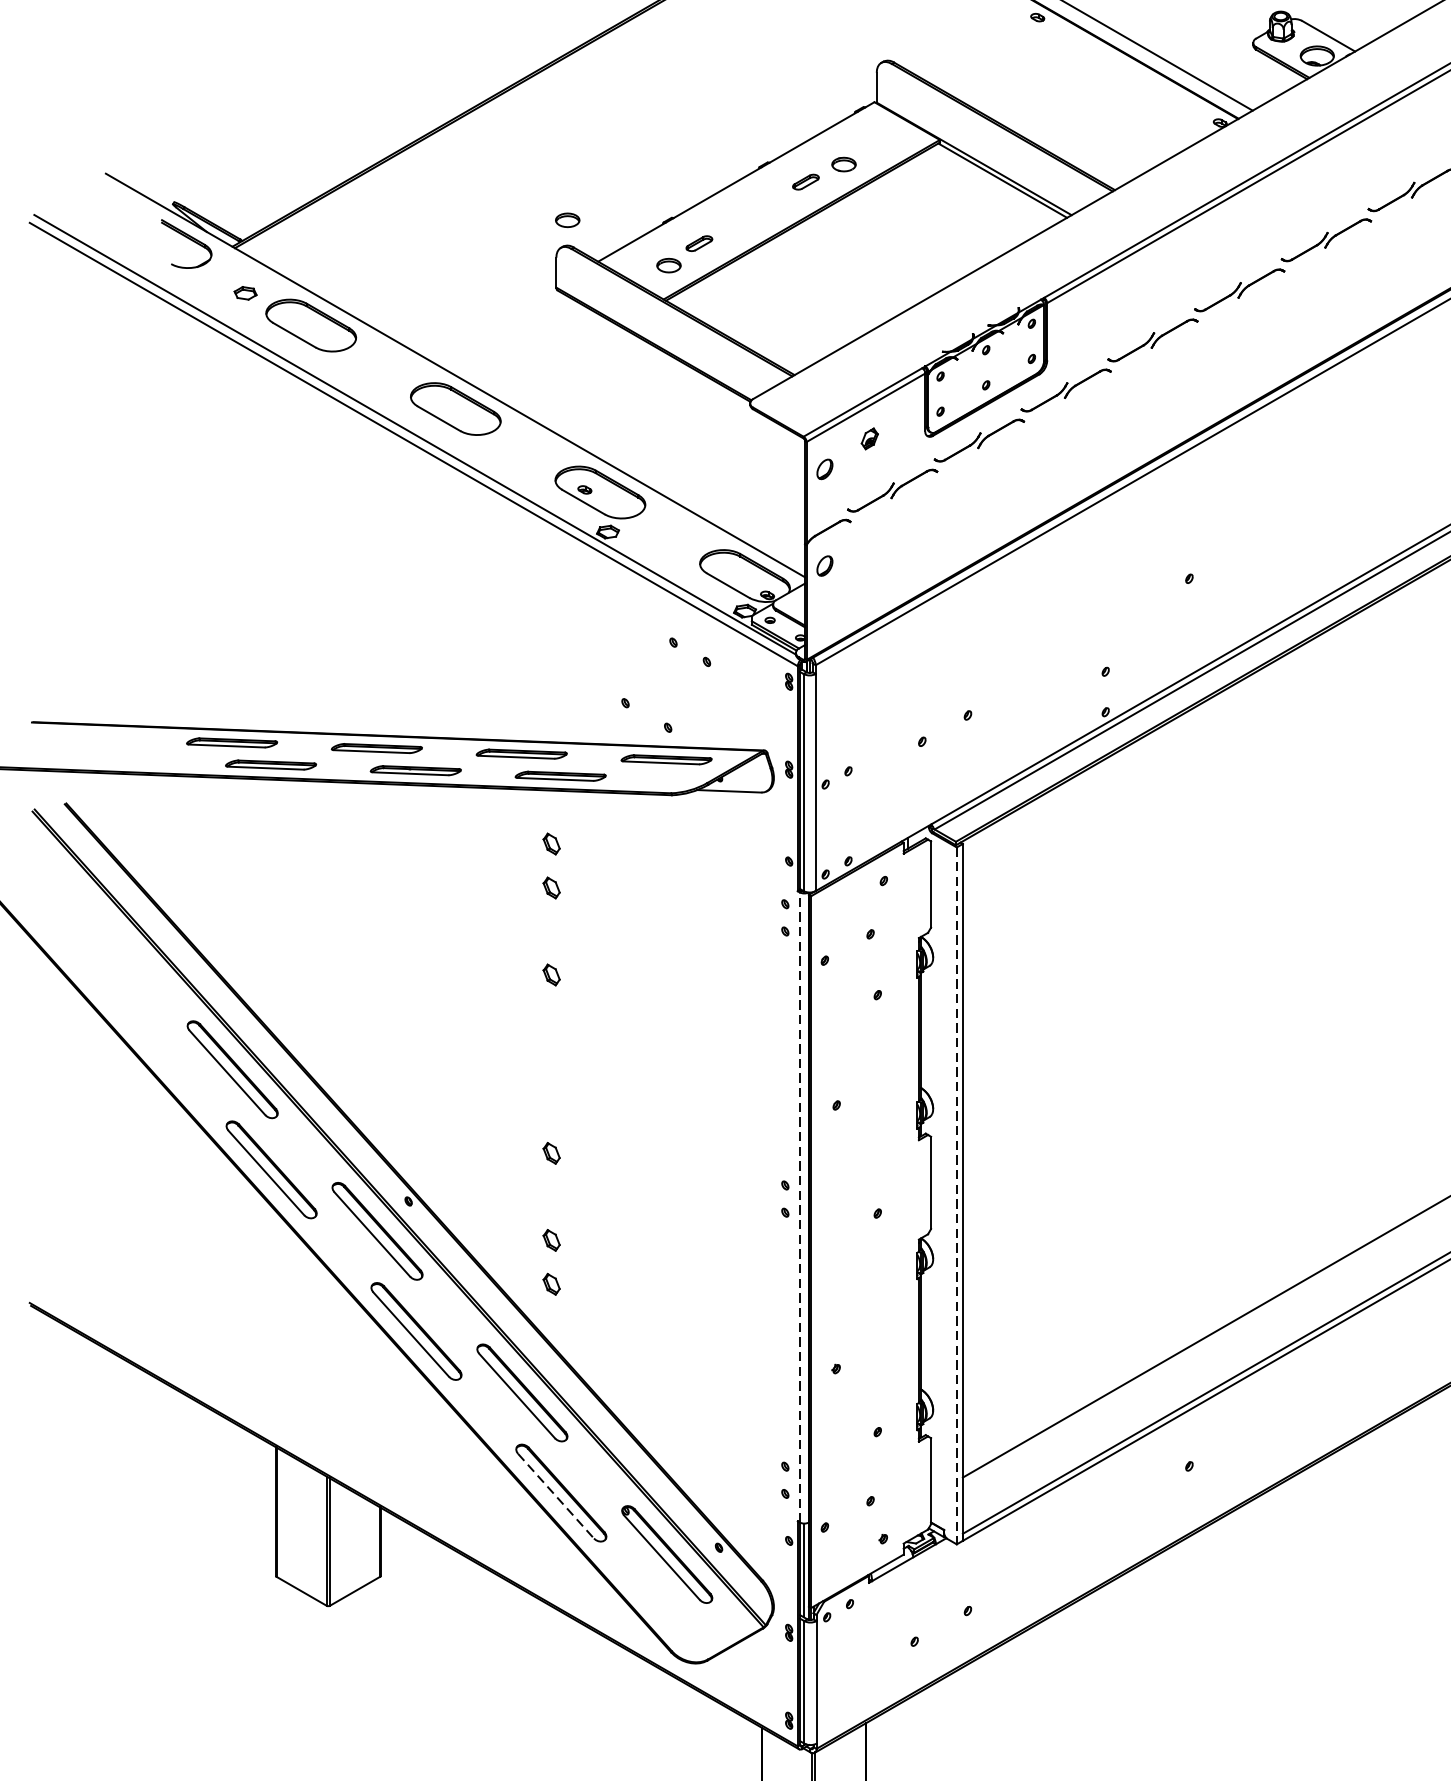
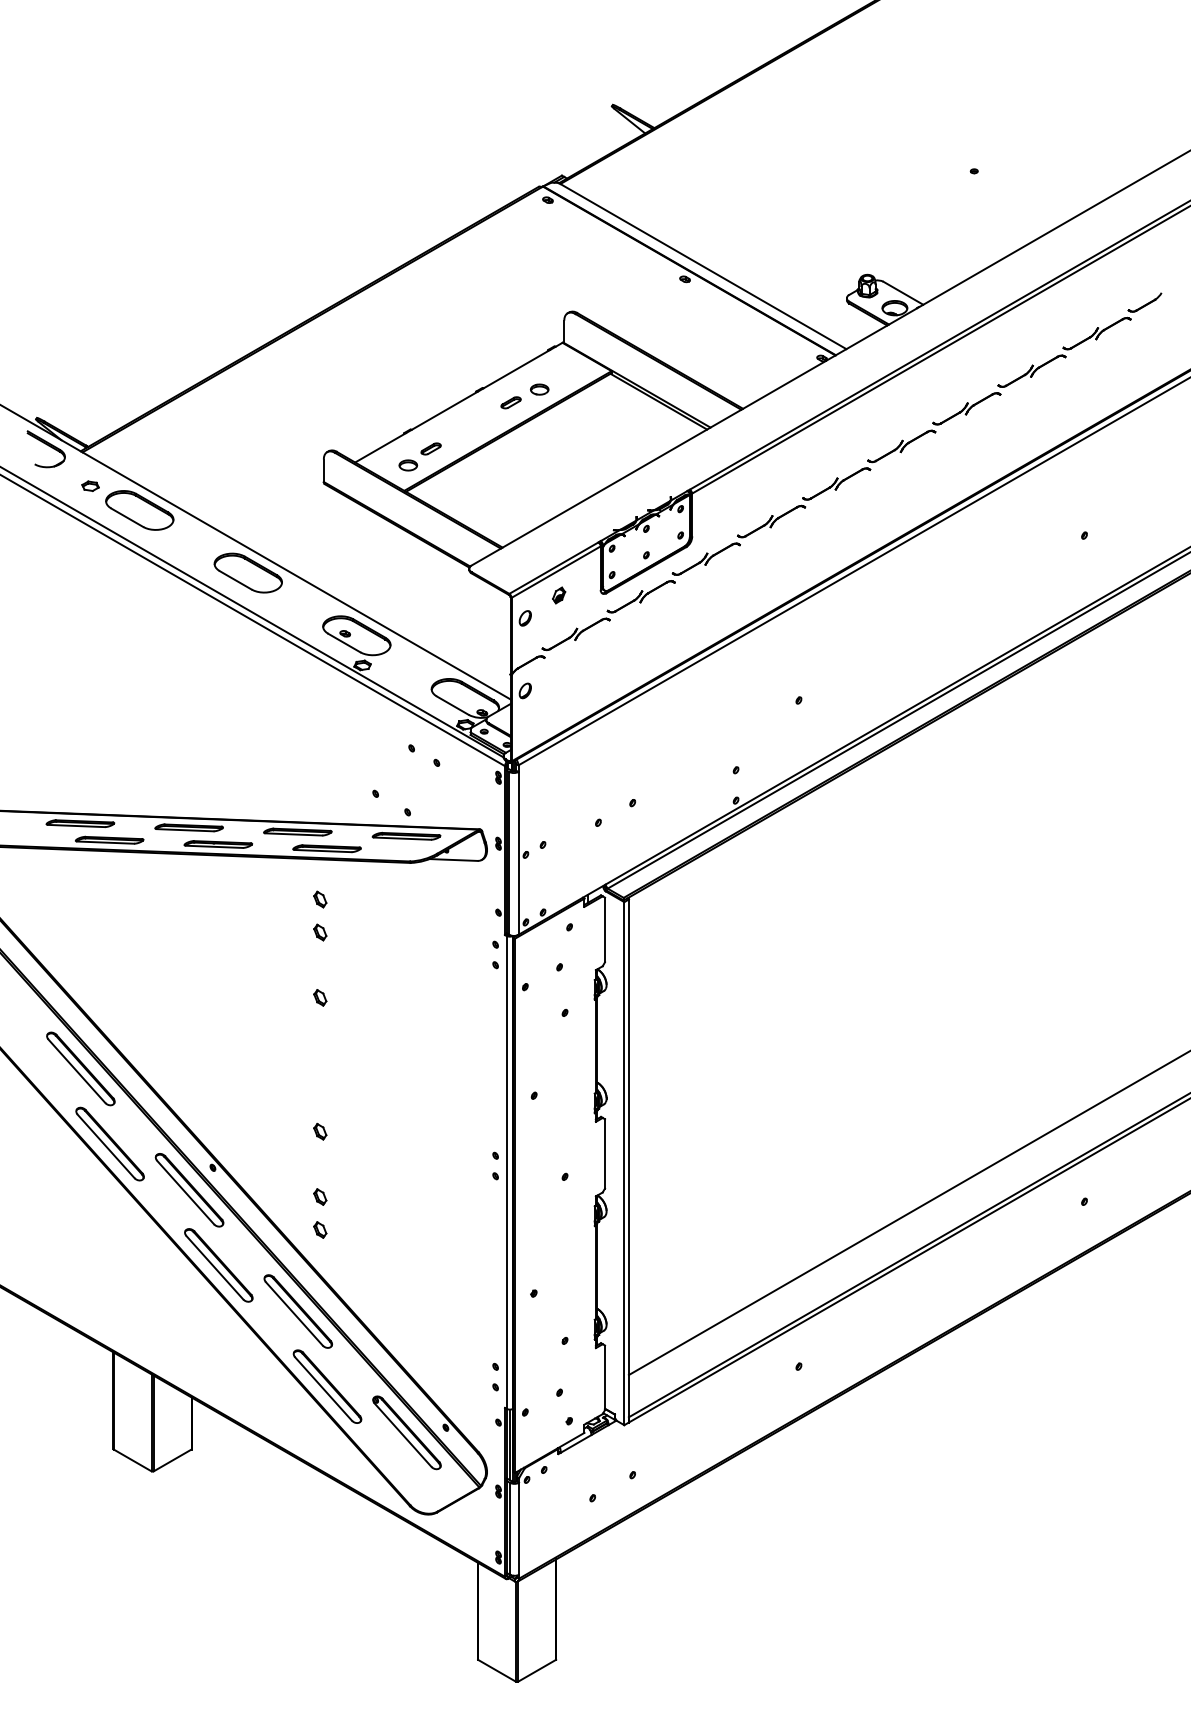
part: (567, 220) -> (332, 431), removed
line: (957, 1195) -> (624, 1163), dashed -> solid
line: (799, 1206) -> (506, 1171), dashed -> solid
line: (555, 1496) -> (323, 1389), dashed -> solid

